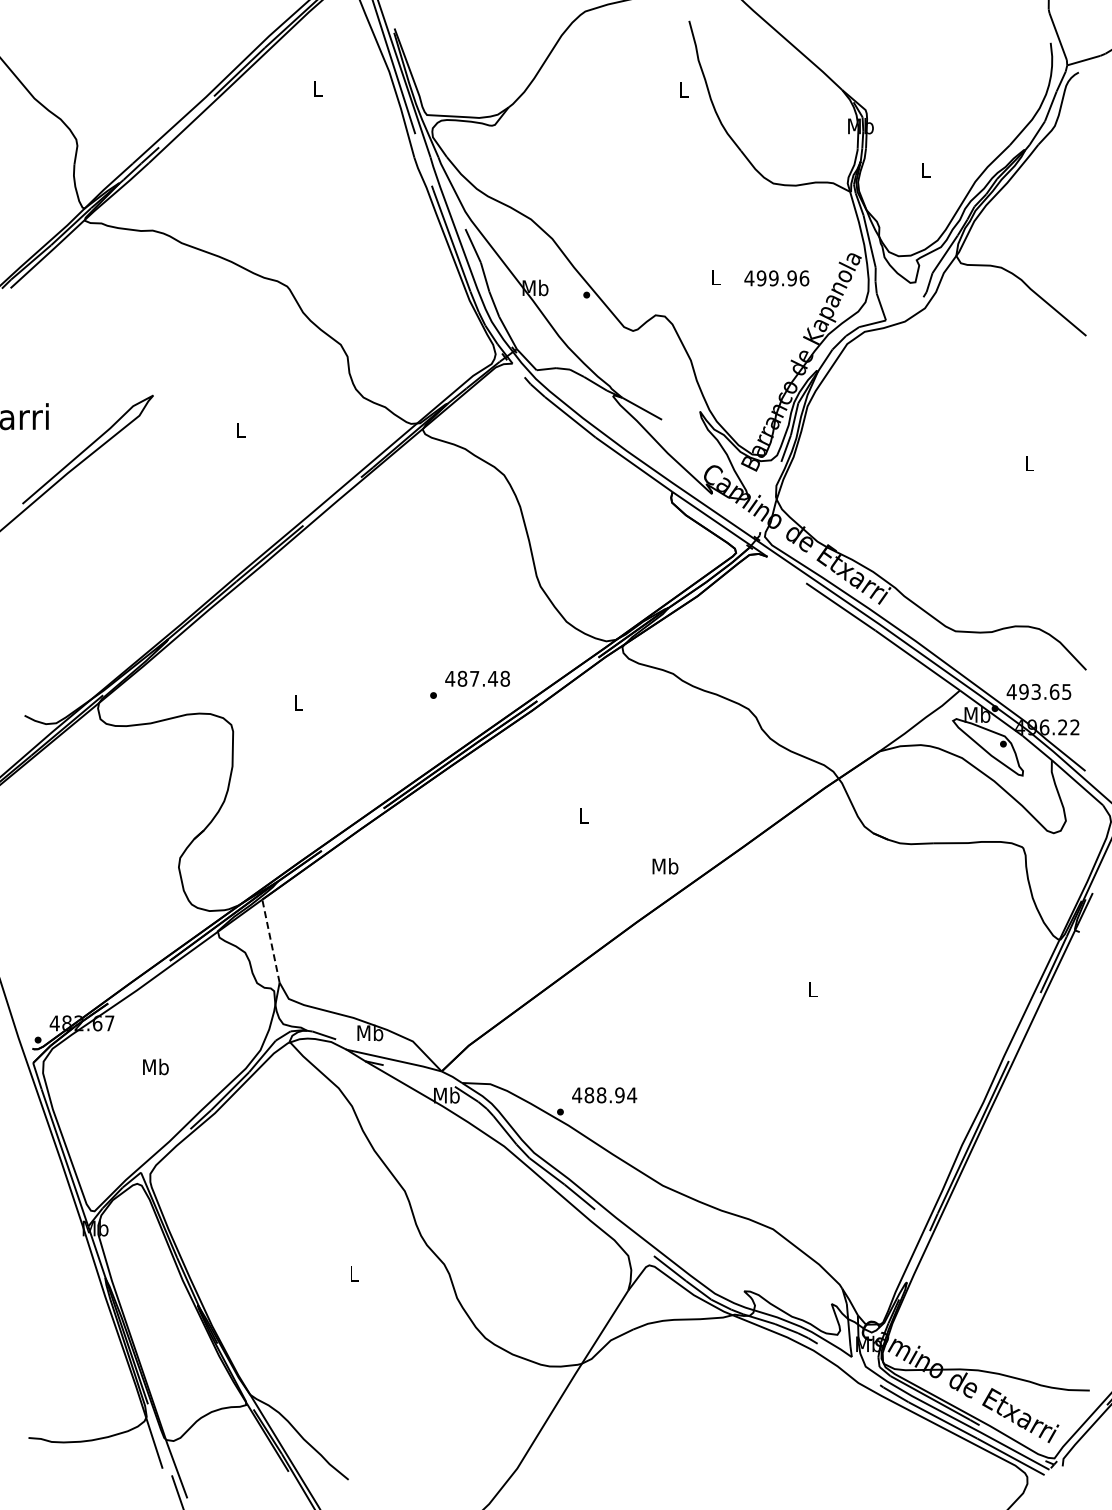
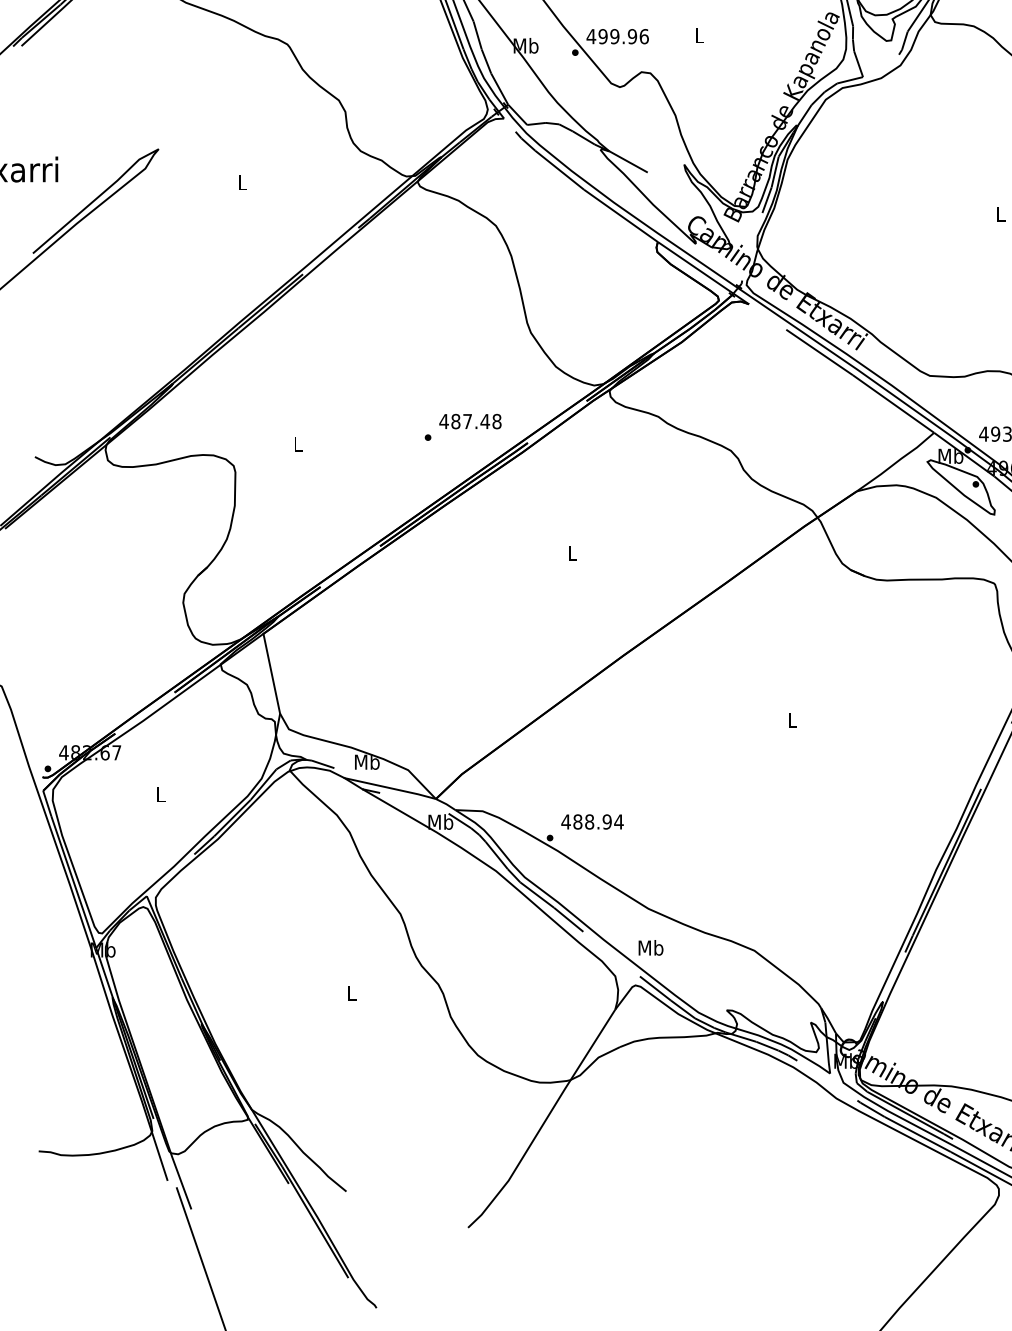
text: (776, 278) -> (617, 36), moved
text: (665, 866) -> (651, 948), moved
line: (270, 940) -> (271, 673), dashed -> solid
text: (155, 1066) -> (160, 794), Mb -> L

